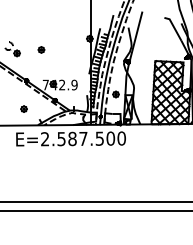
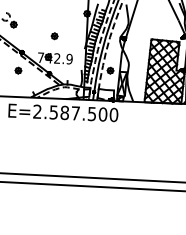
part: (41, 49) -> (54, 35), moved
part: (23, 108) -> (17, 70), moved

